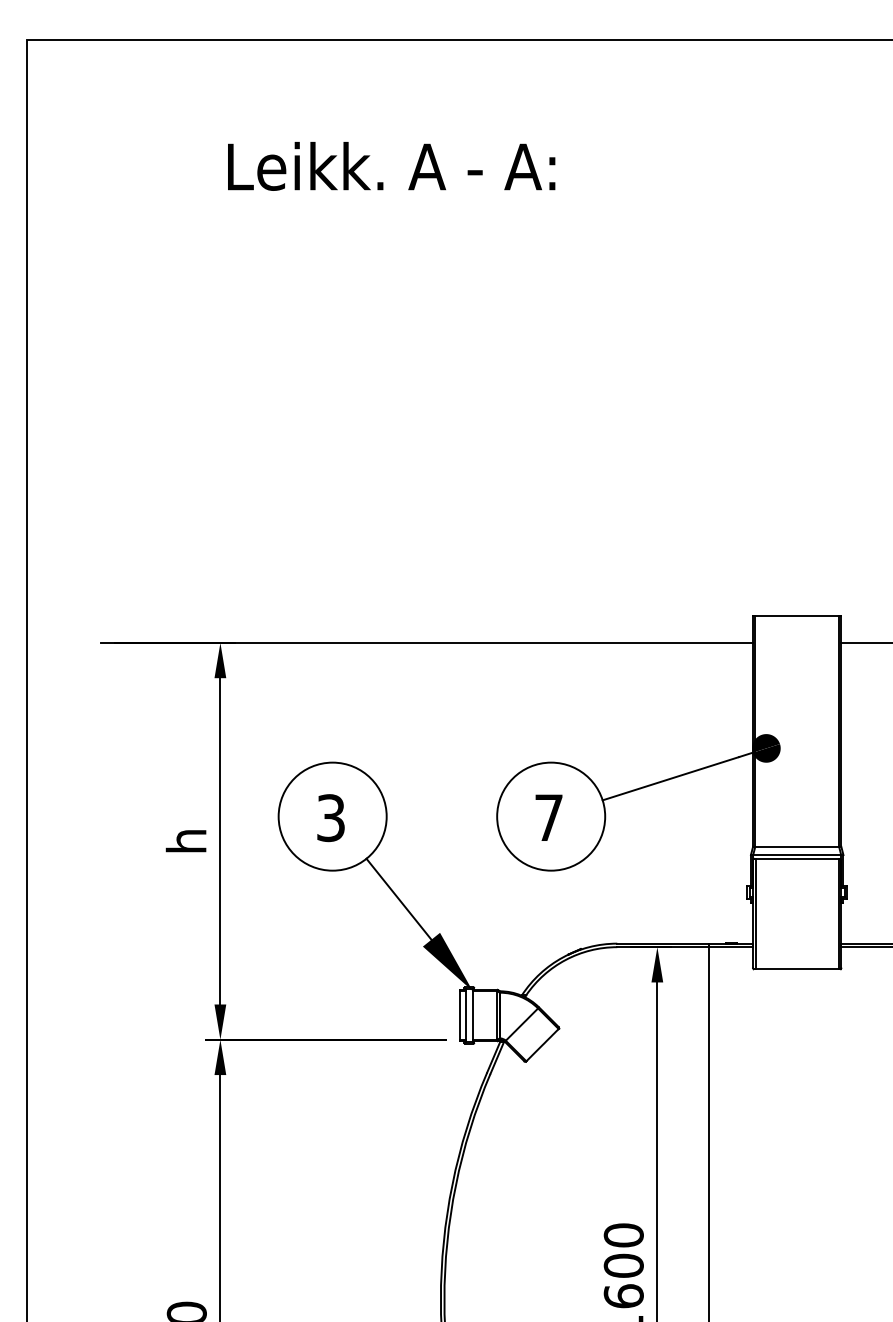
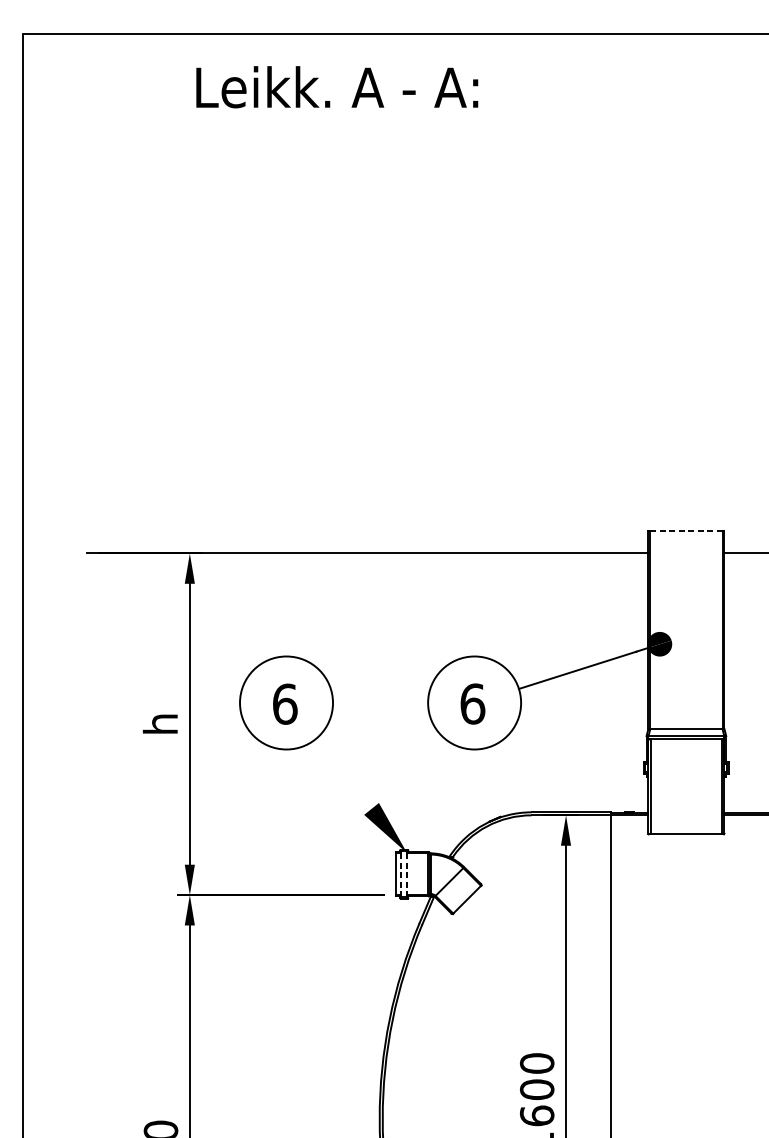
text: (391, 166) -> (337, 87), moved
line: (797, 616) -> (686, 530), solid -> dashed
text: (549, 817) -> (473, 703), 7 -> 6
text: (331, 818) -> (285, 704), 3 -> 6
line: (398, 898) -> (343, 773), removed
line: (465, 1016) -> (400, 875), solid -> dashed
line: (472, 1016) -> (406, 875), solid -> dashed

